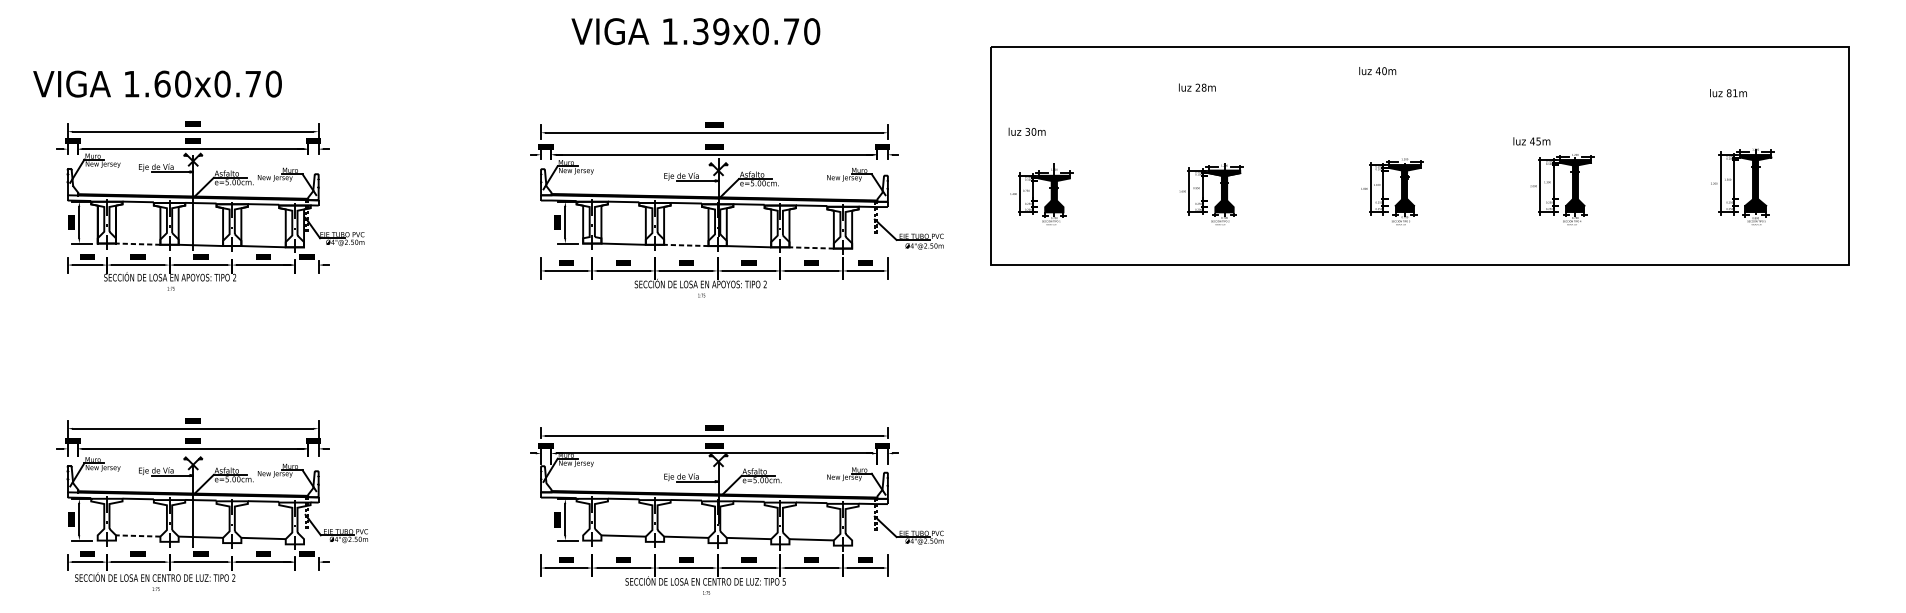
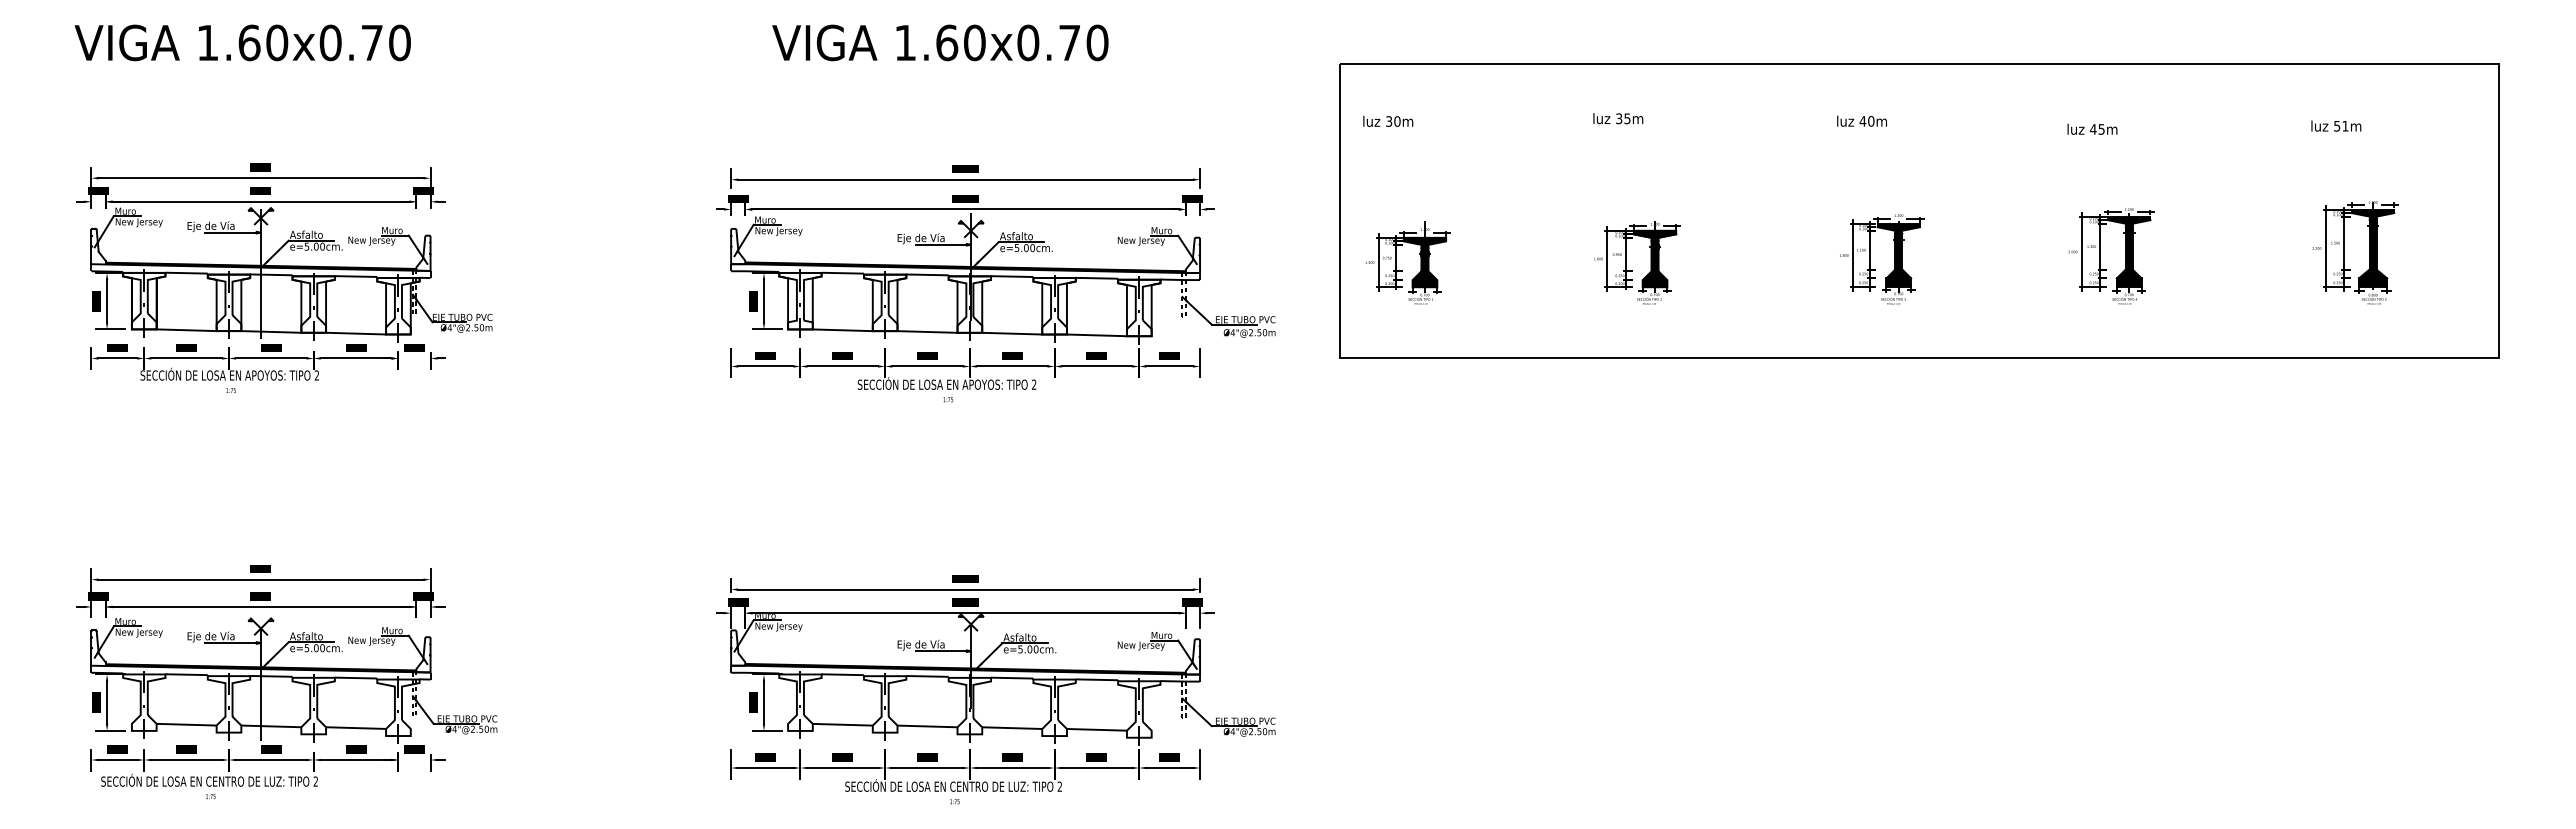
text: (710, 31) -> (960, 42), 1.39x0.70 -> 1.60x0.70
text: (1377, 70) -> (1861, 120), moved
text: (157, 83) -> (242, 42), moved
text: (1201, 87) -> (1623, 118), 28m -> 35m
text: (1729, 92) -> (2337, 125), 81m -> 51m
text: (1027, 131) -> (1388, 120), moved
text: (1531, 140) -> (2092, 128), moved
line: (138, 244) -> (186, 330), dashed -> solid
line: (686, 245) -> (927, 331), dashed -> solid
line: (811, 248) -> (1096, 335), dashed -> solid
line: (138, 535) -> (186, 724), dashed -> solid
text: (783, 581) -> (1059, 786), 5 -> 2

